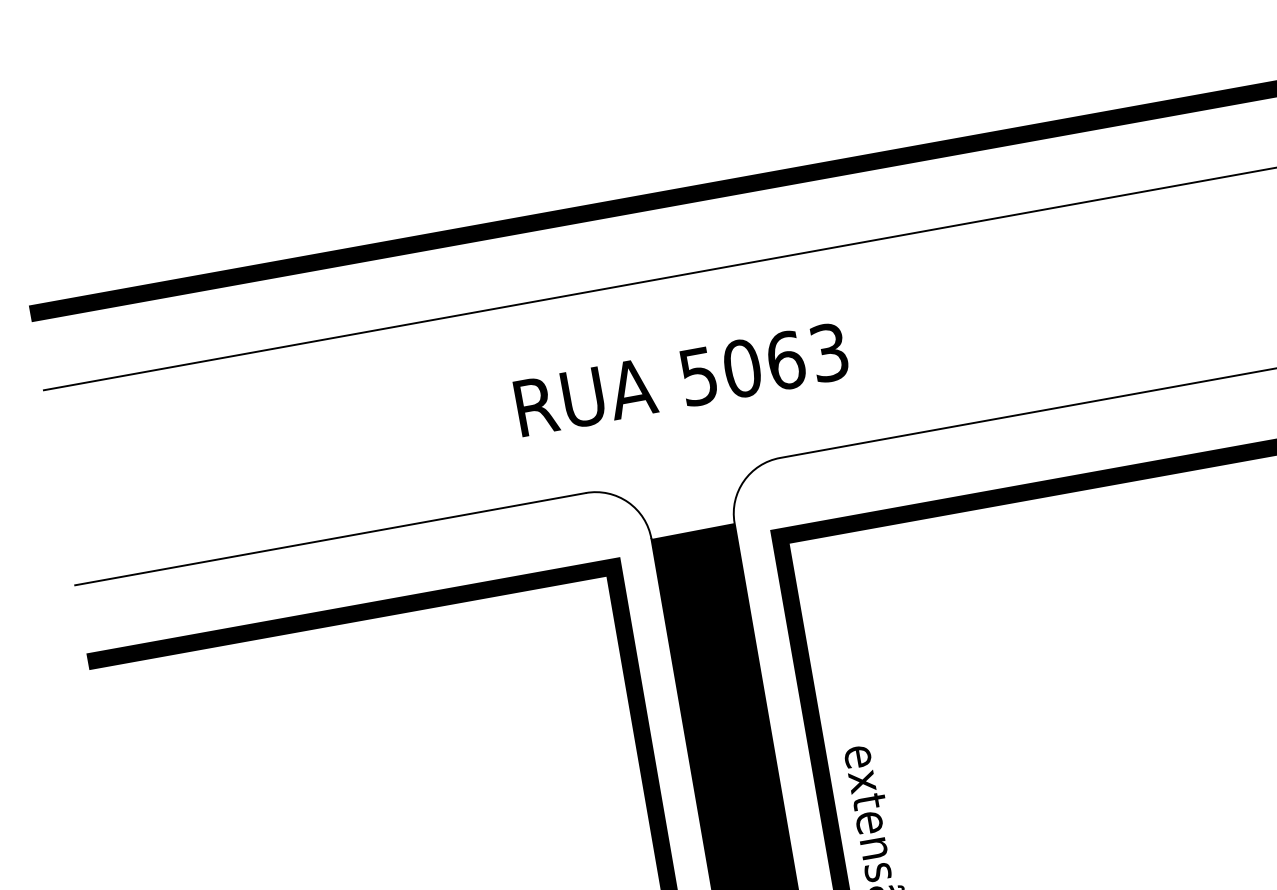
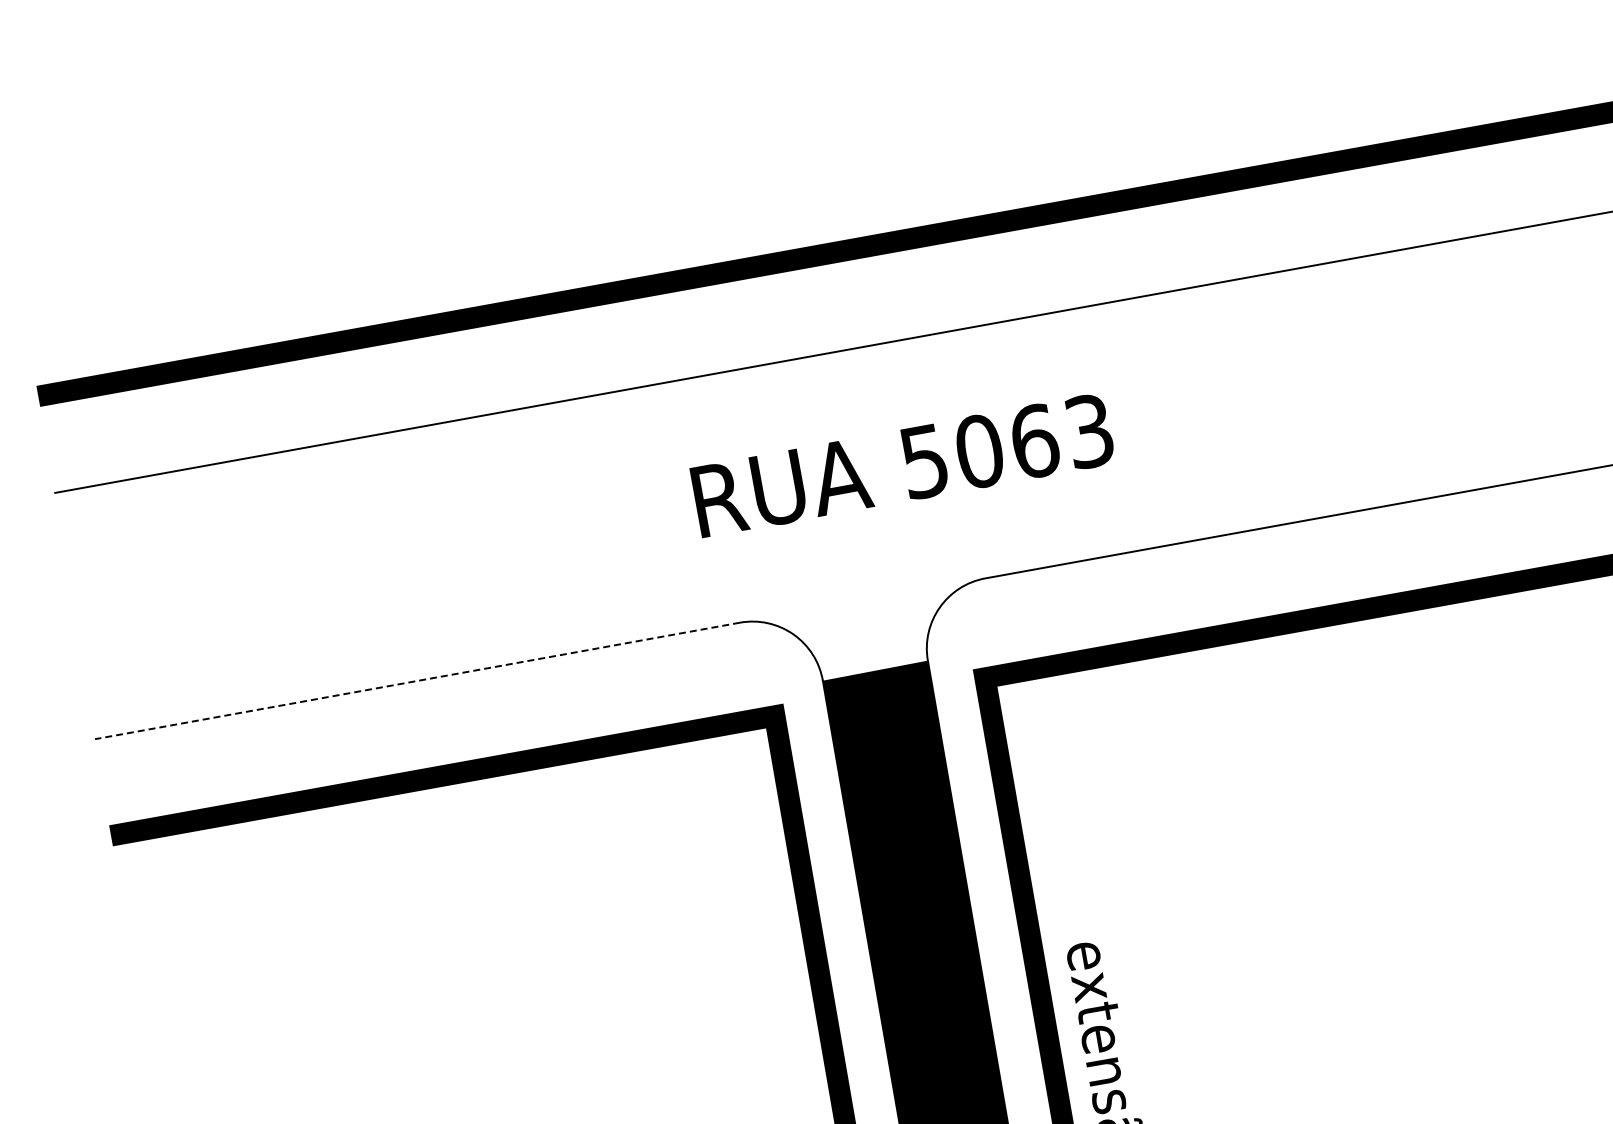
text: (680, 380) -> (901, 466), moved
line: (330, 538) -> (417, 680), solid -> dashed

